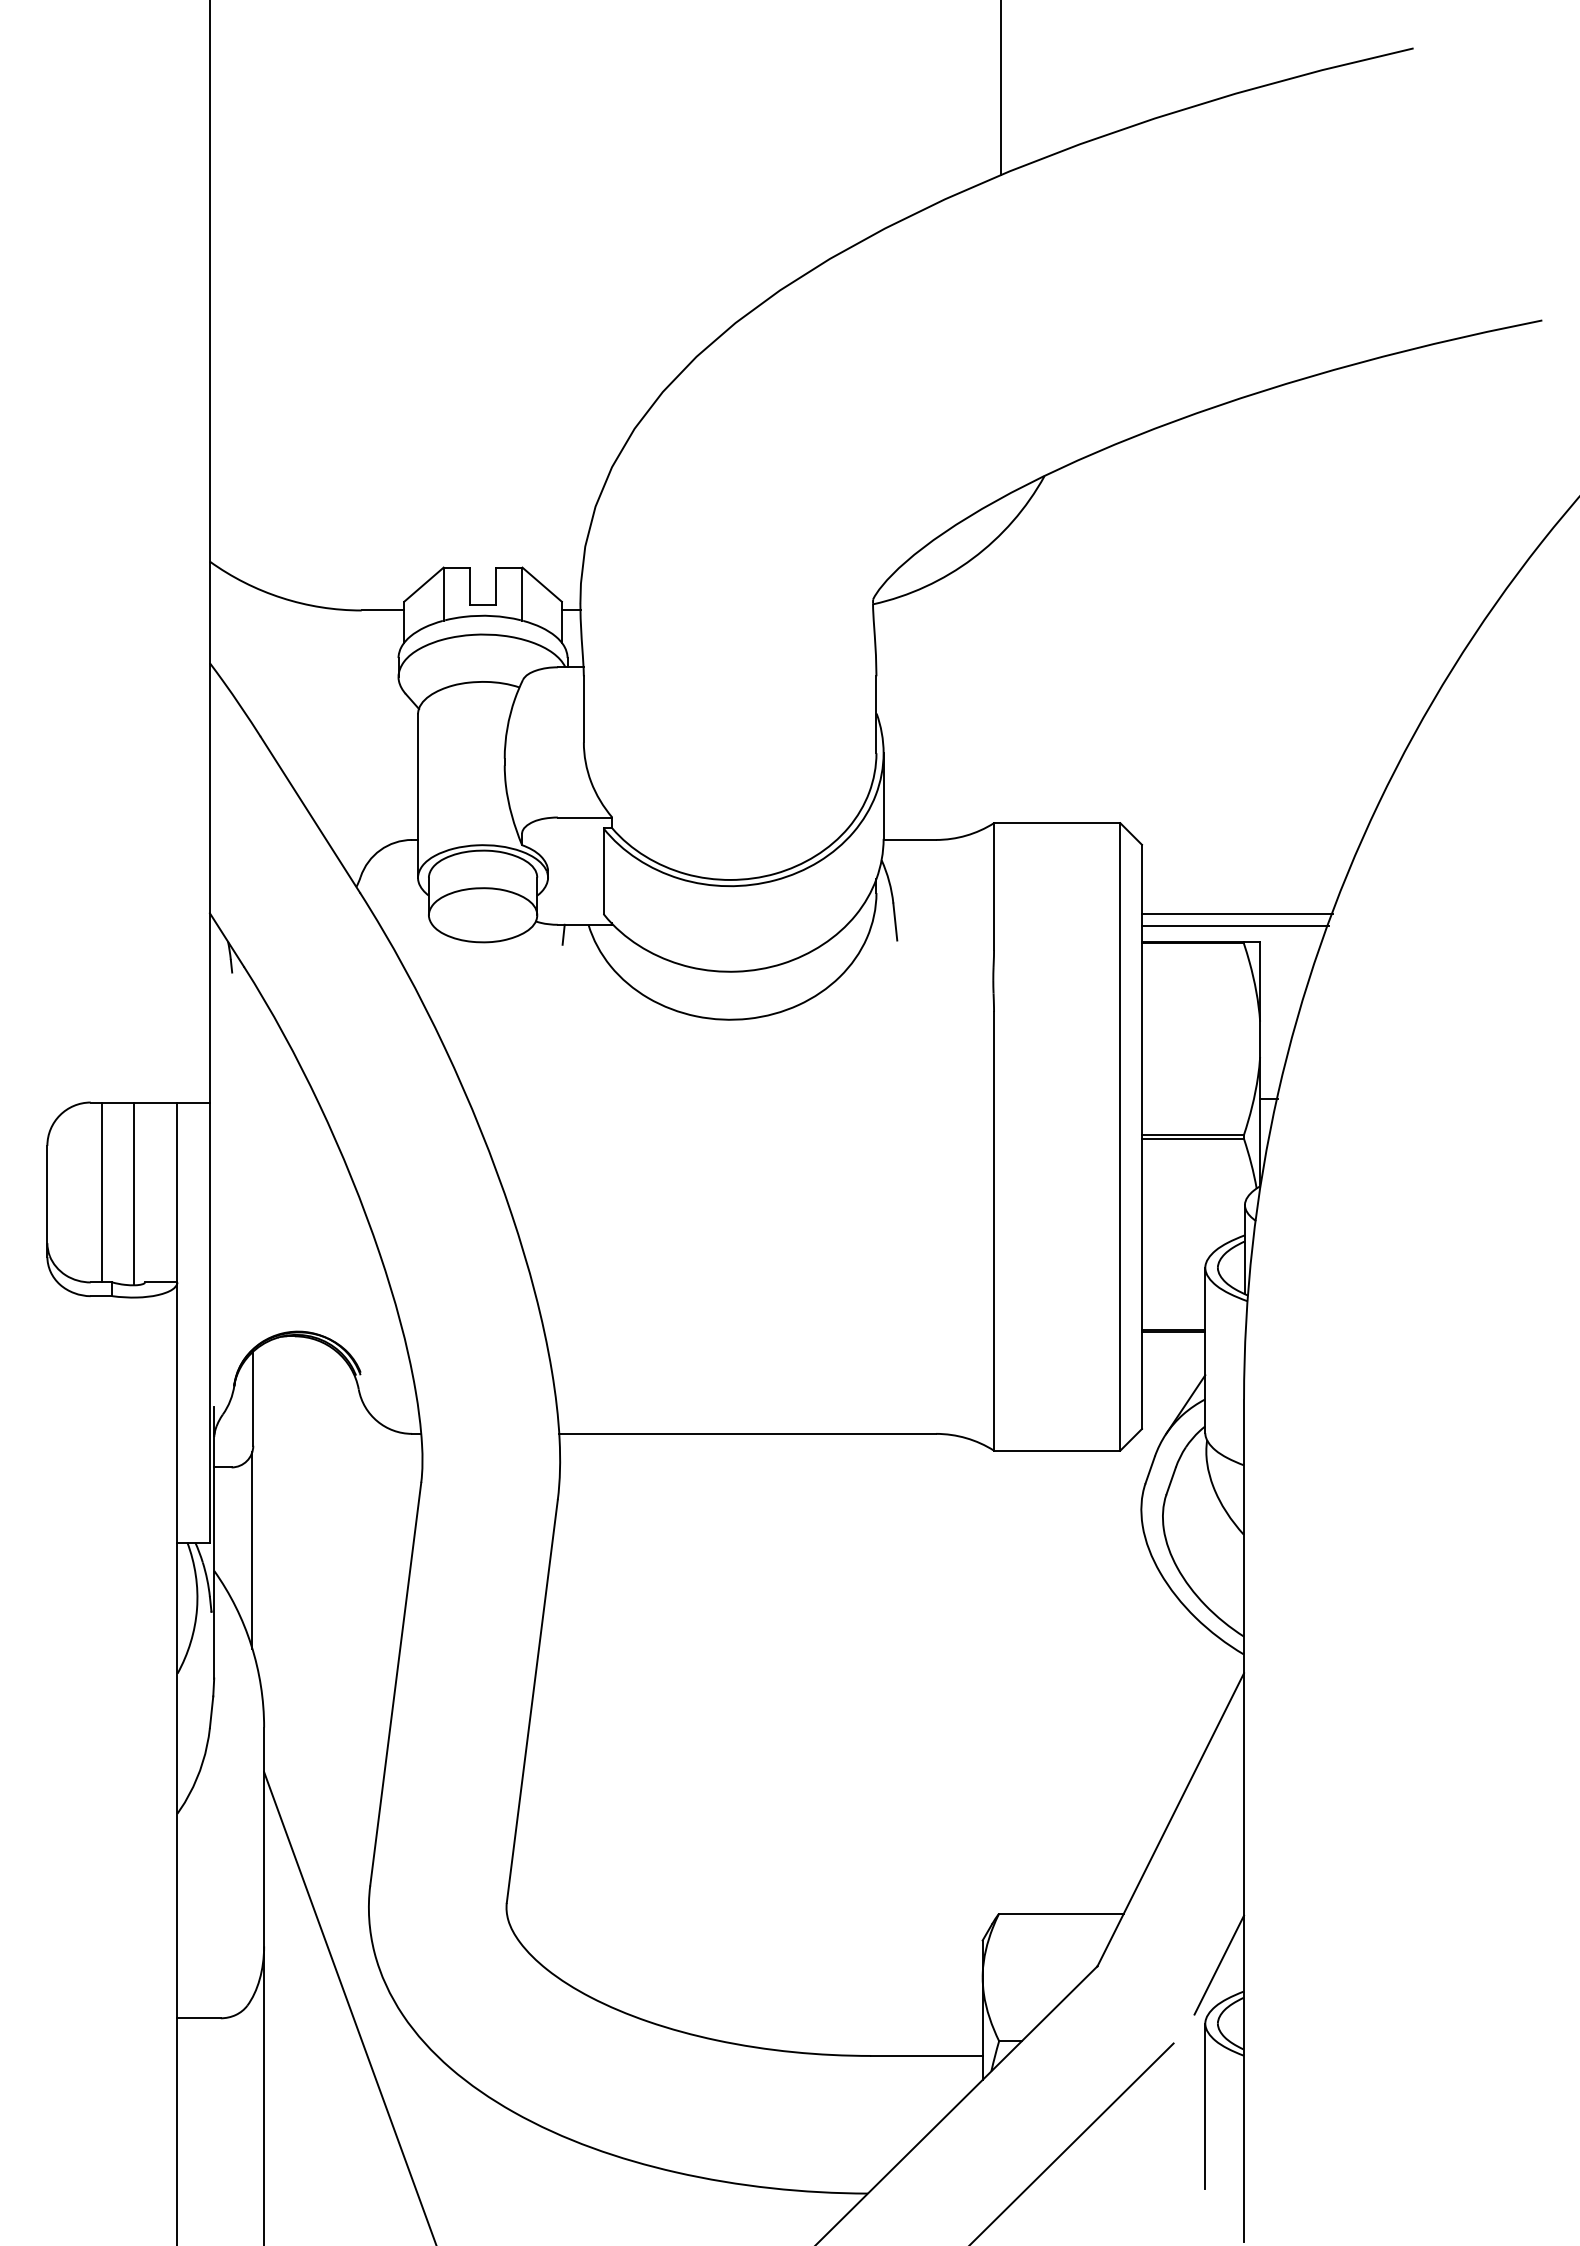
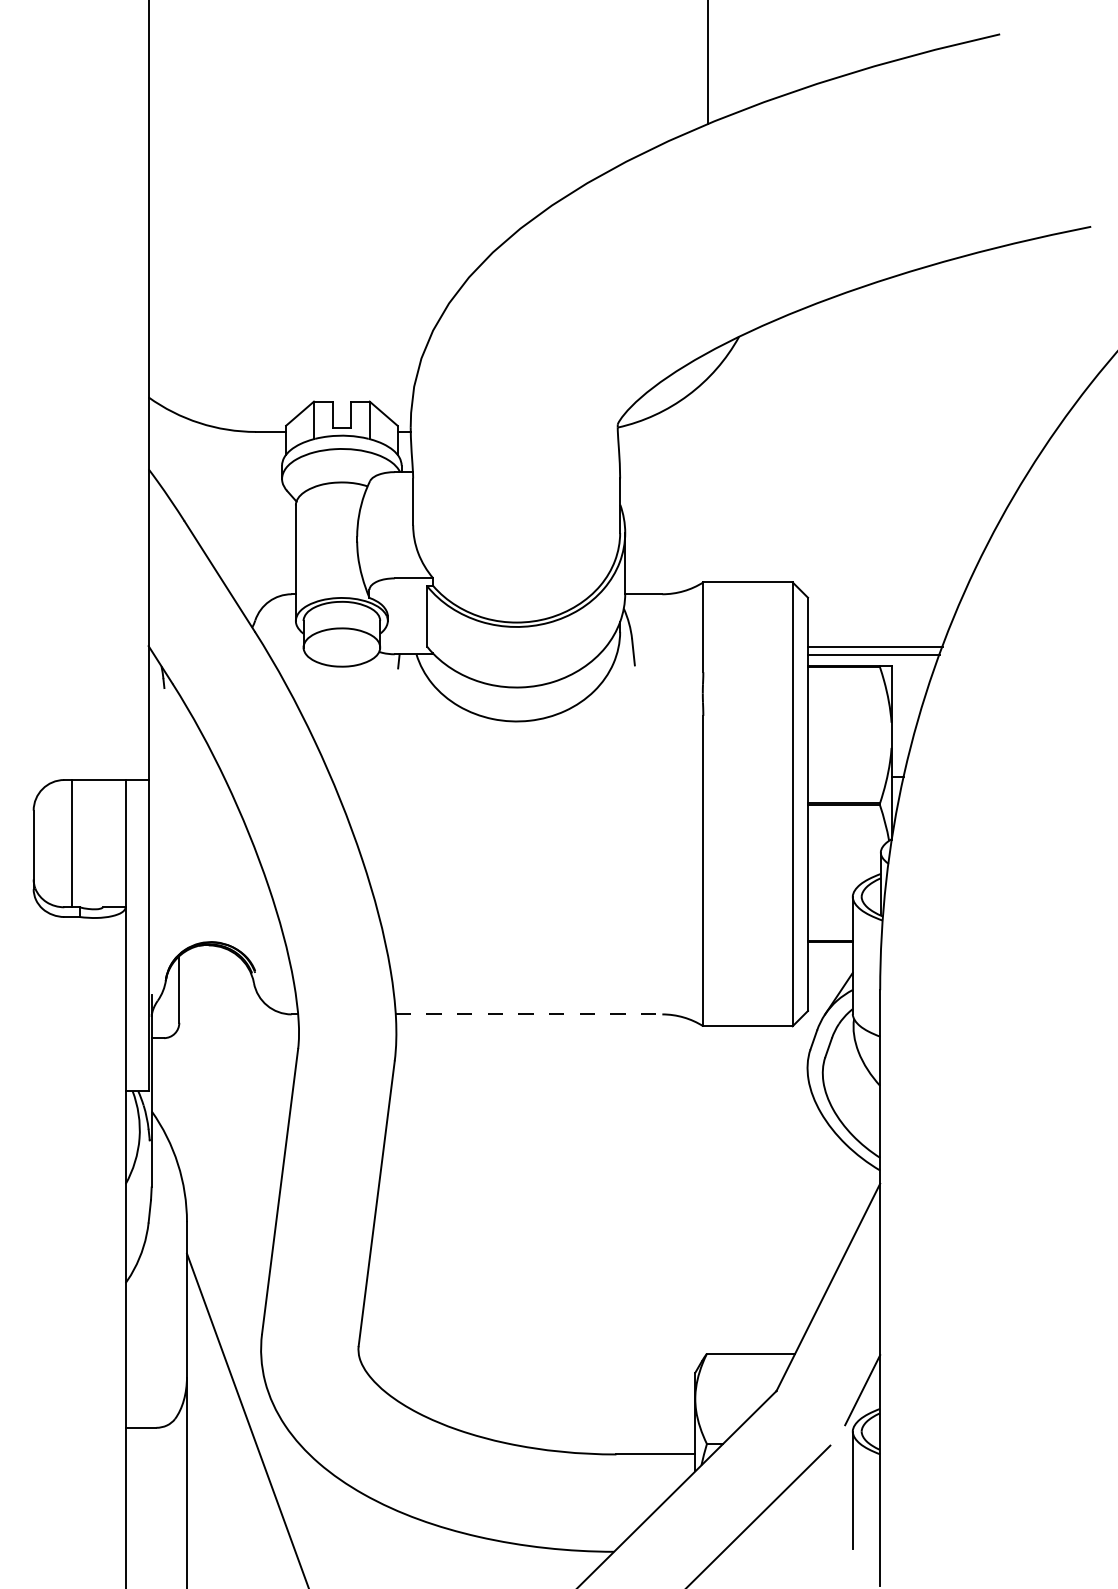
line: (134, 1193) -> (95, 844), removed
line: (747, 1433) -> (528, 1014), solid -> dashed
line: (252, 1550) -> (178, 1096), removed

